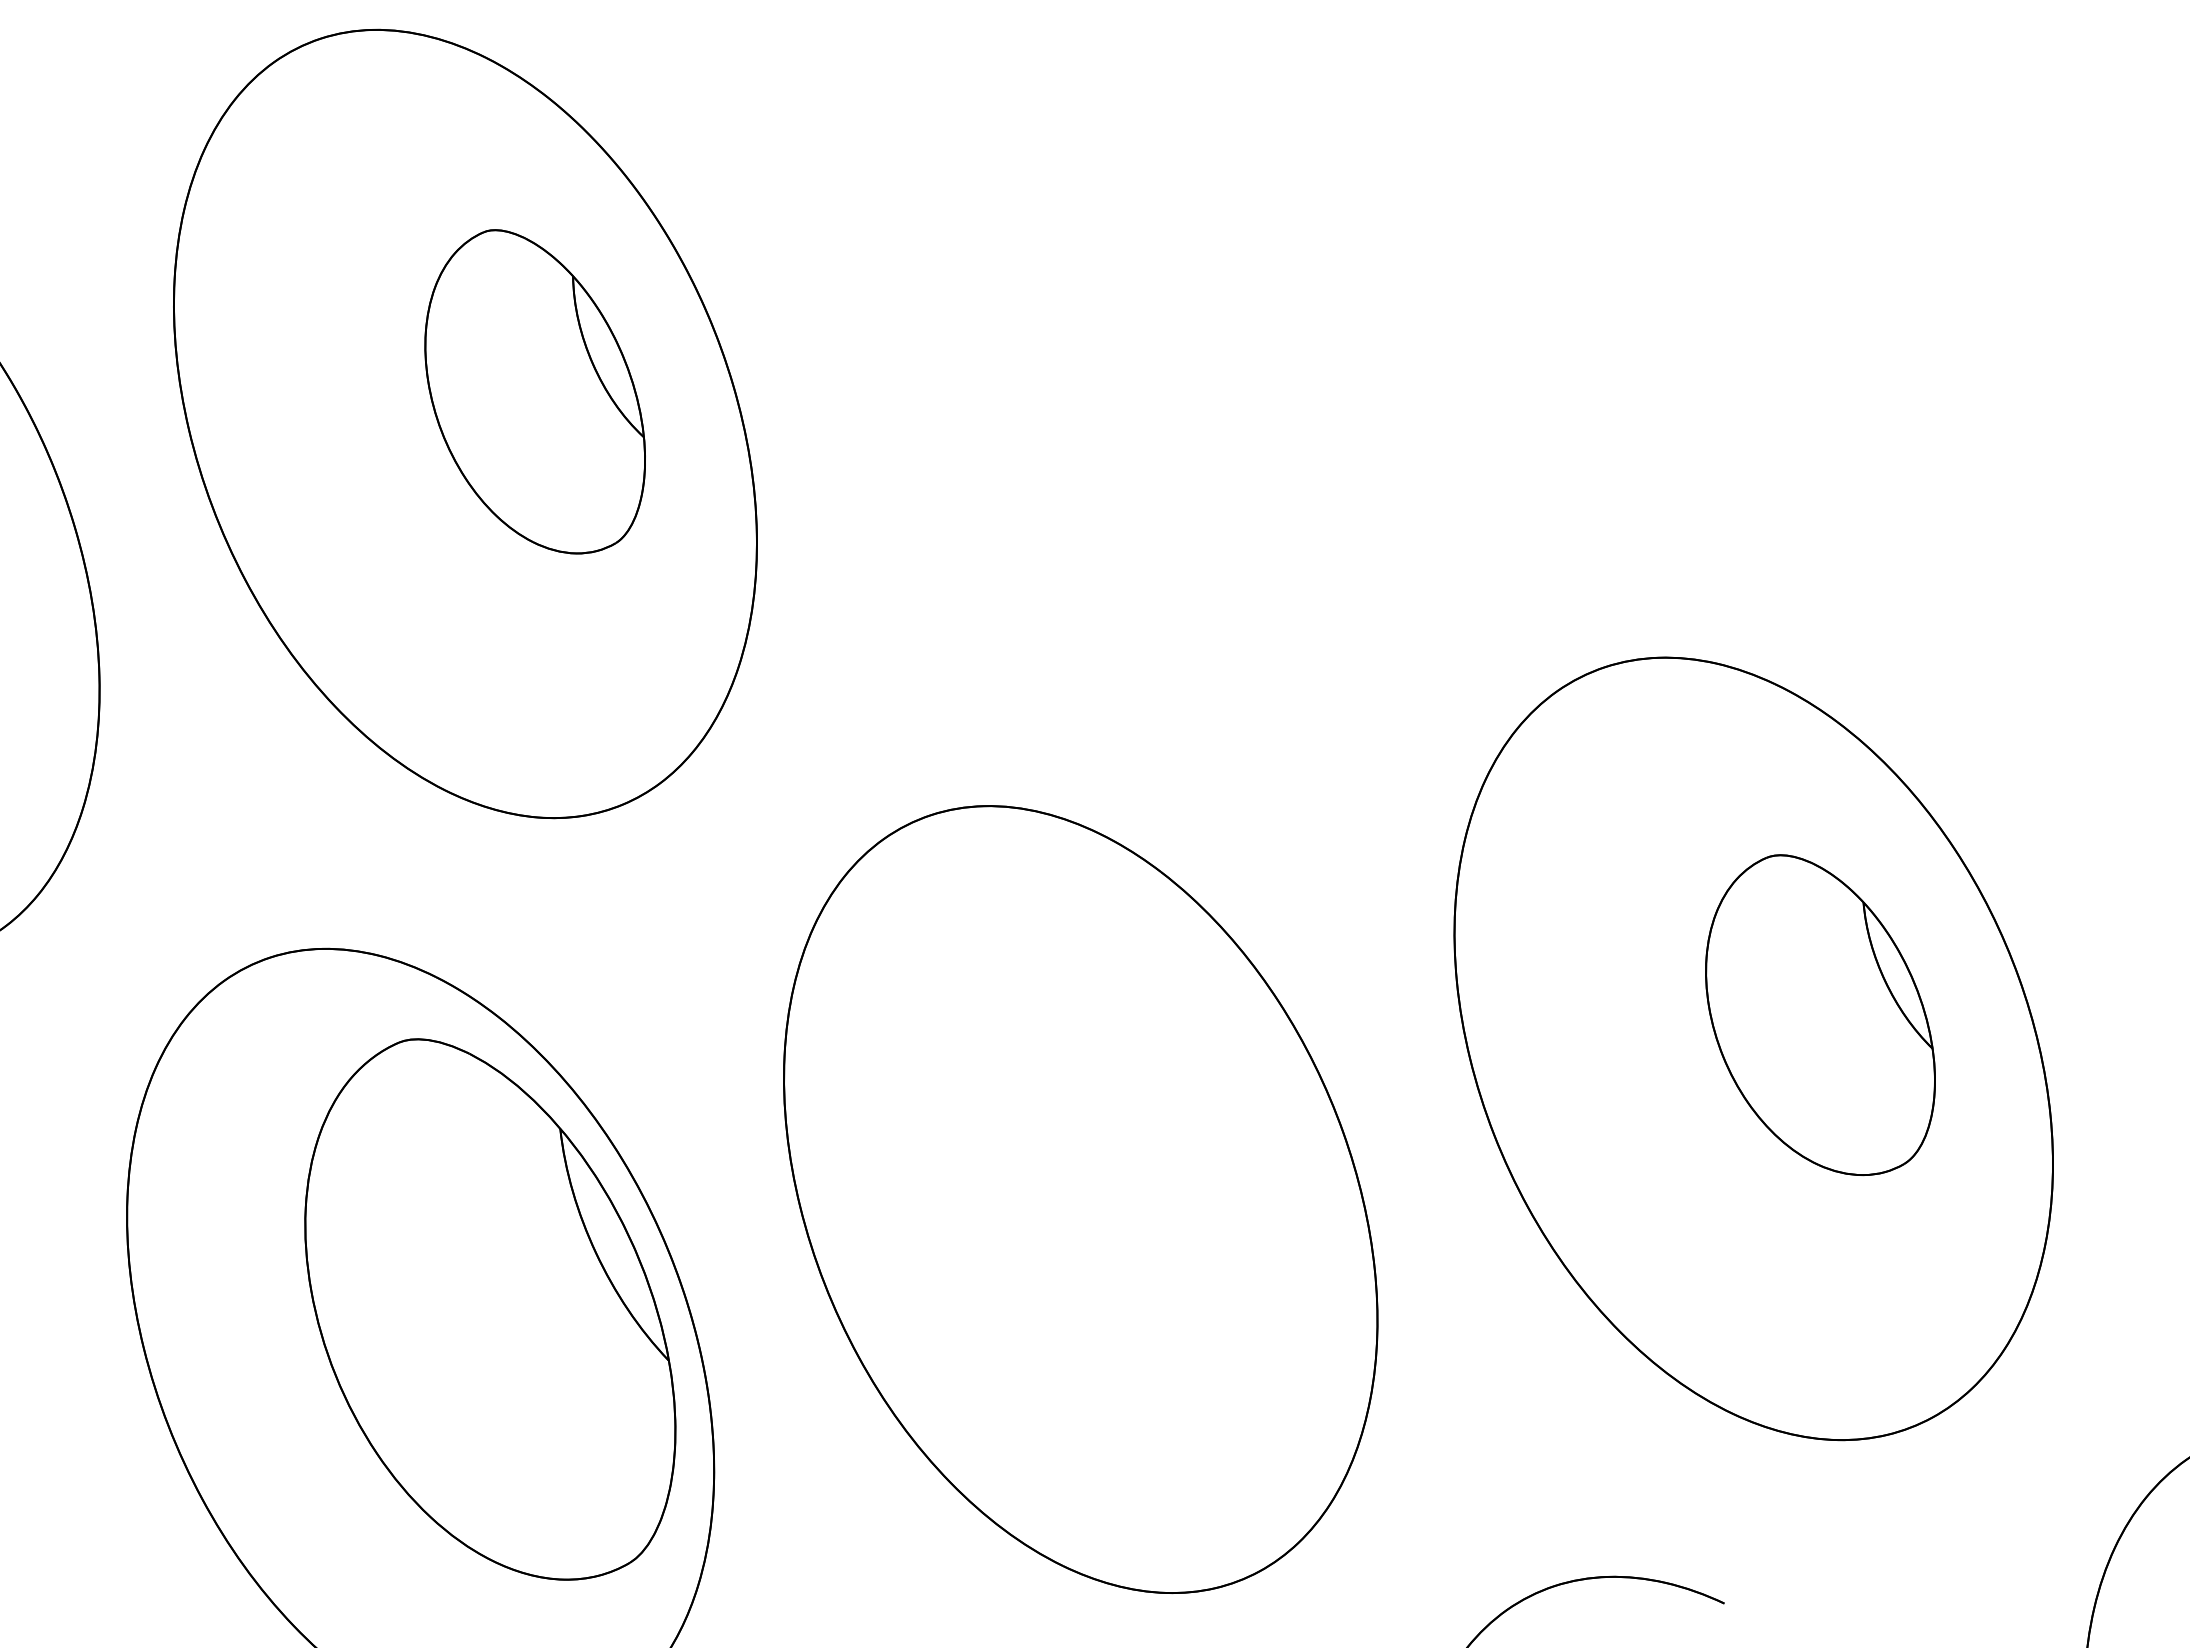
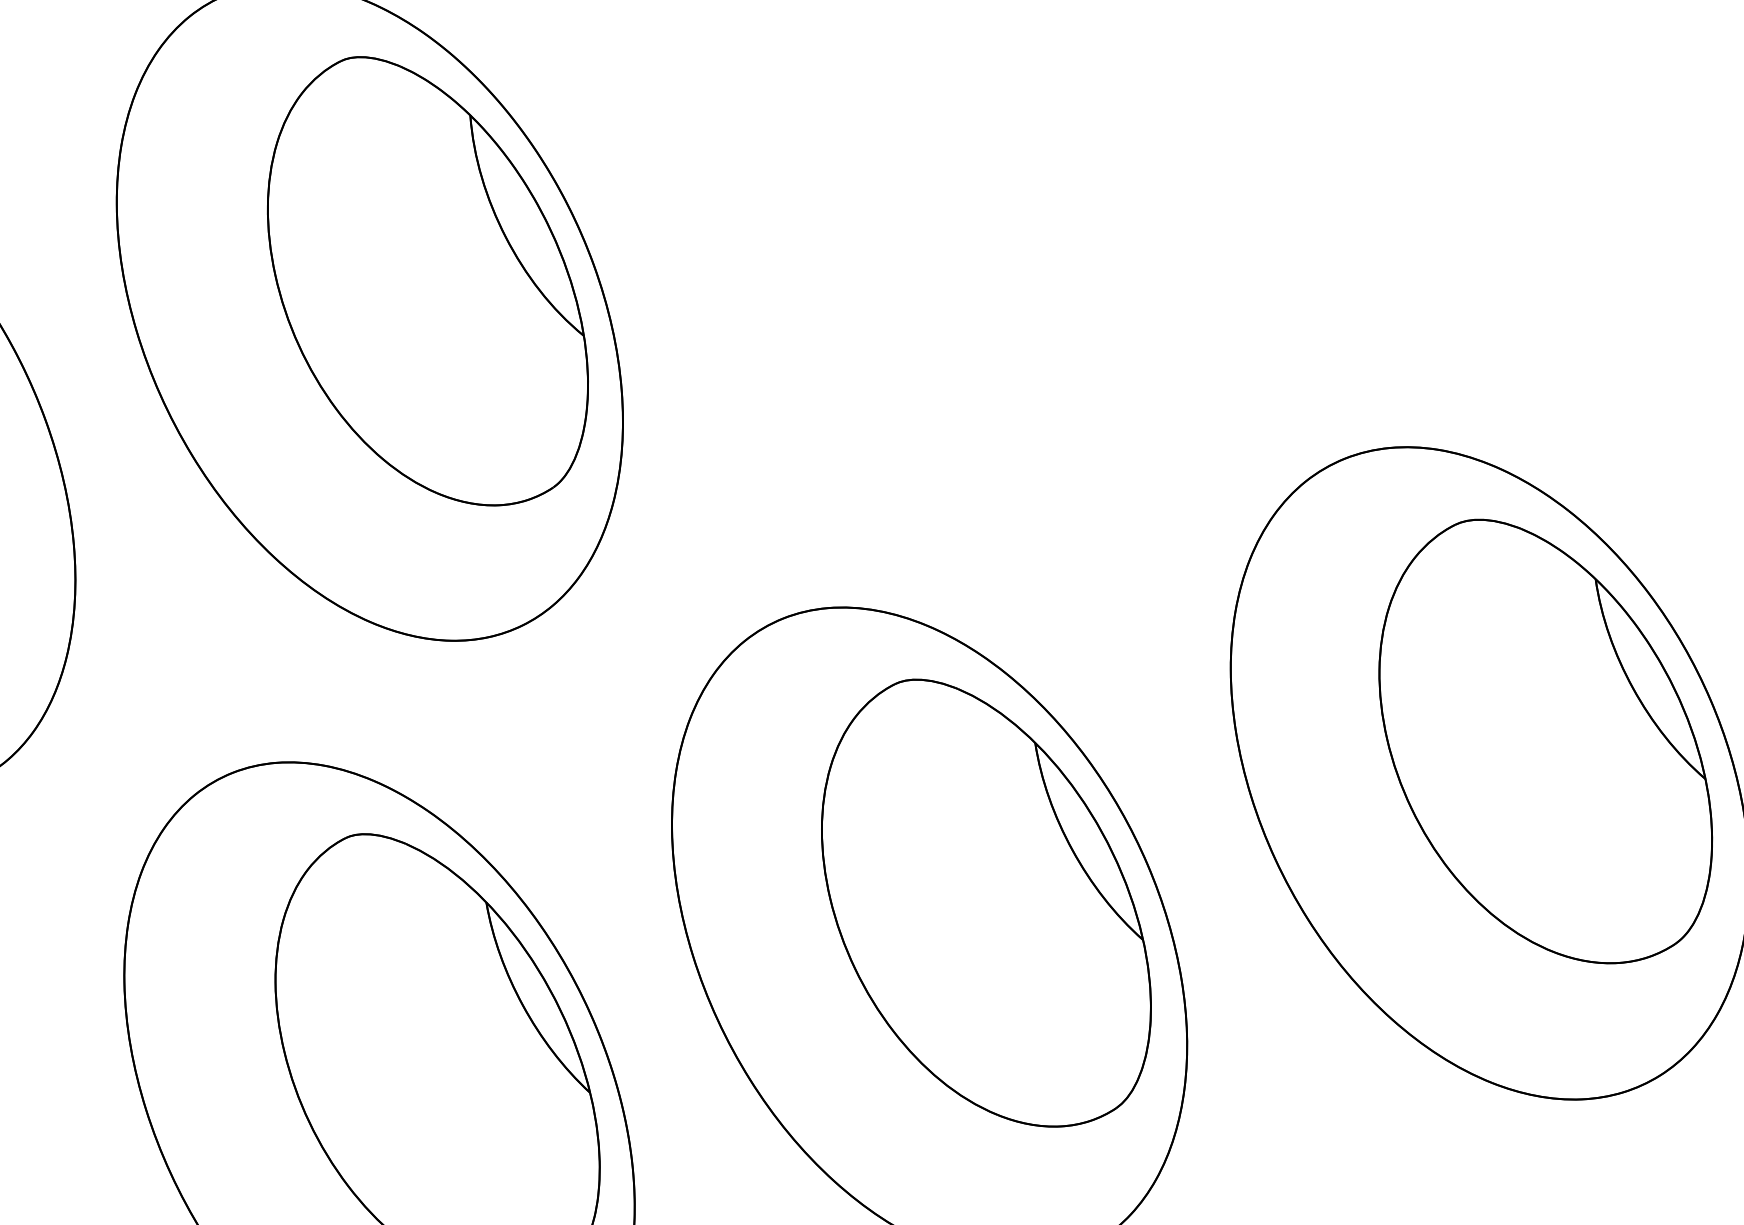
part: (535, 391) -> (427, 281), size x1.67
part: (1820, 1014) -> (1544, 740), size x1.67
part: (1148, 1165) -> (985, 903), added

